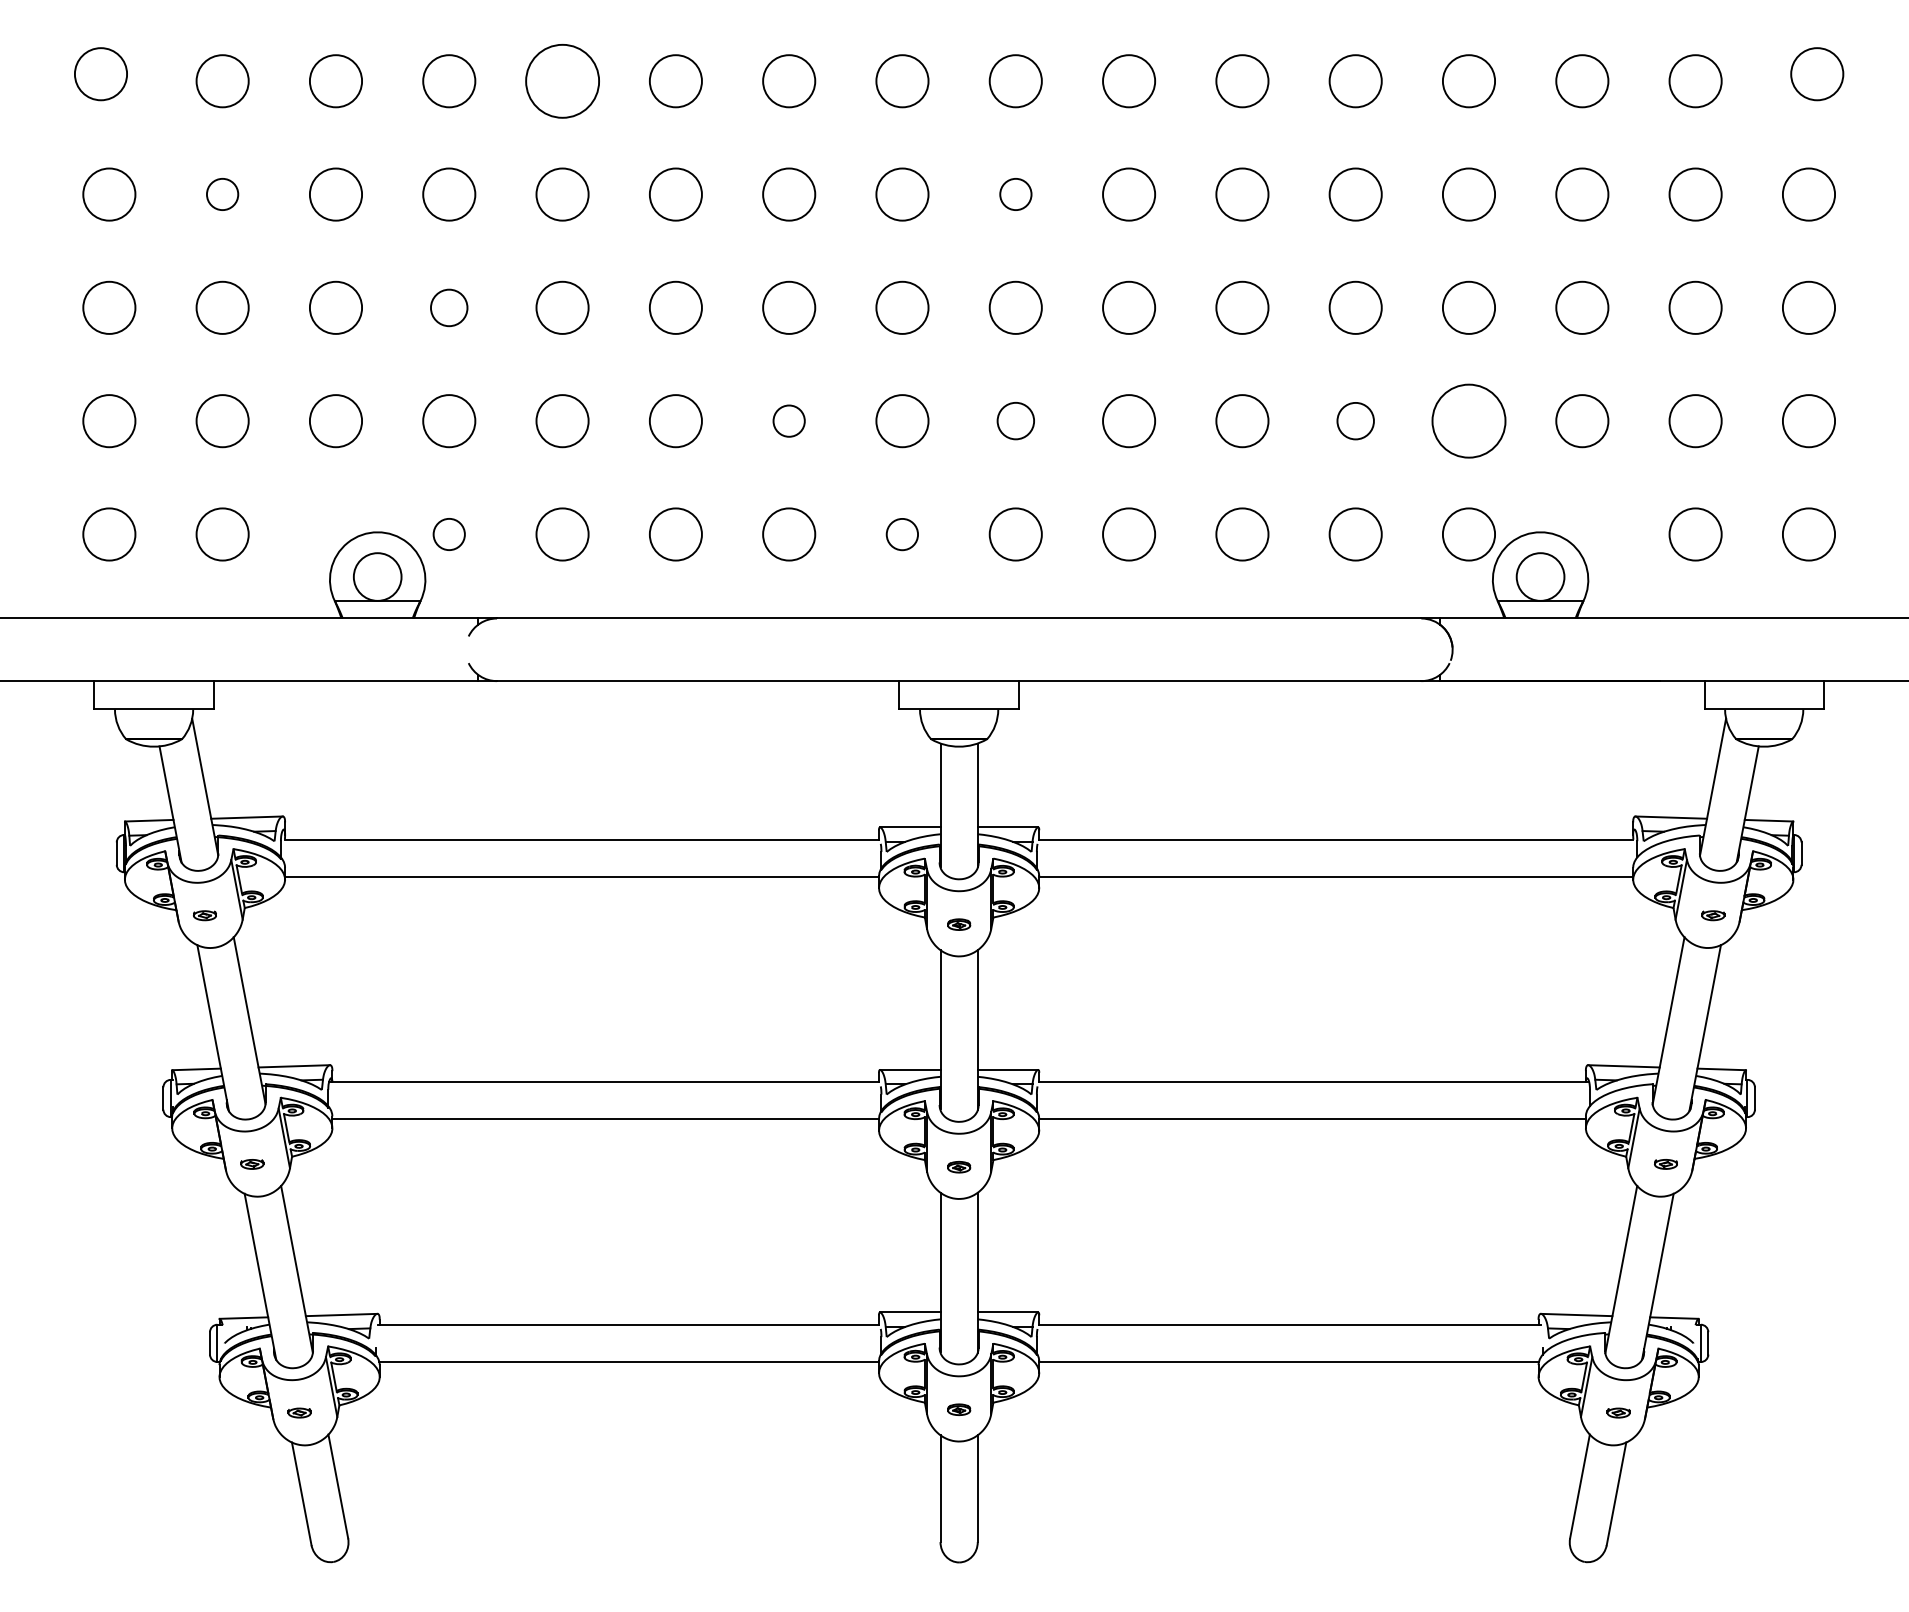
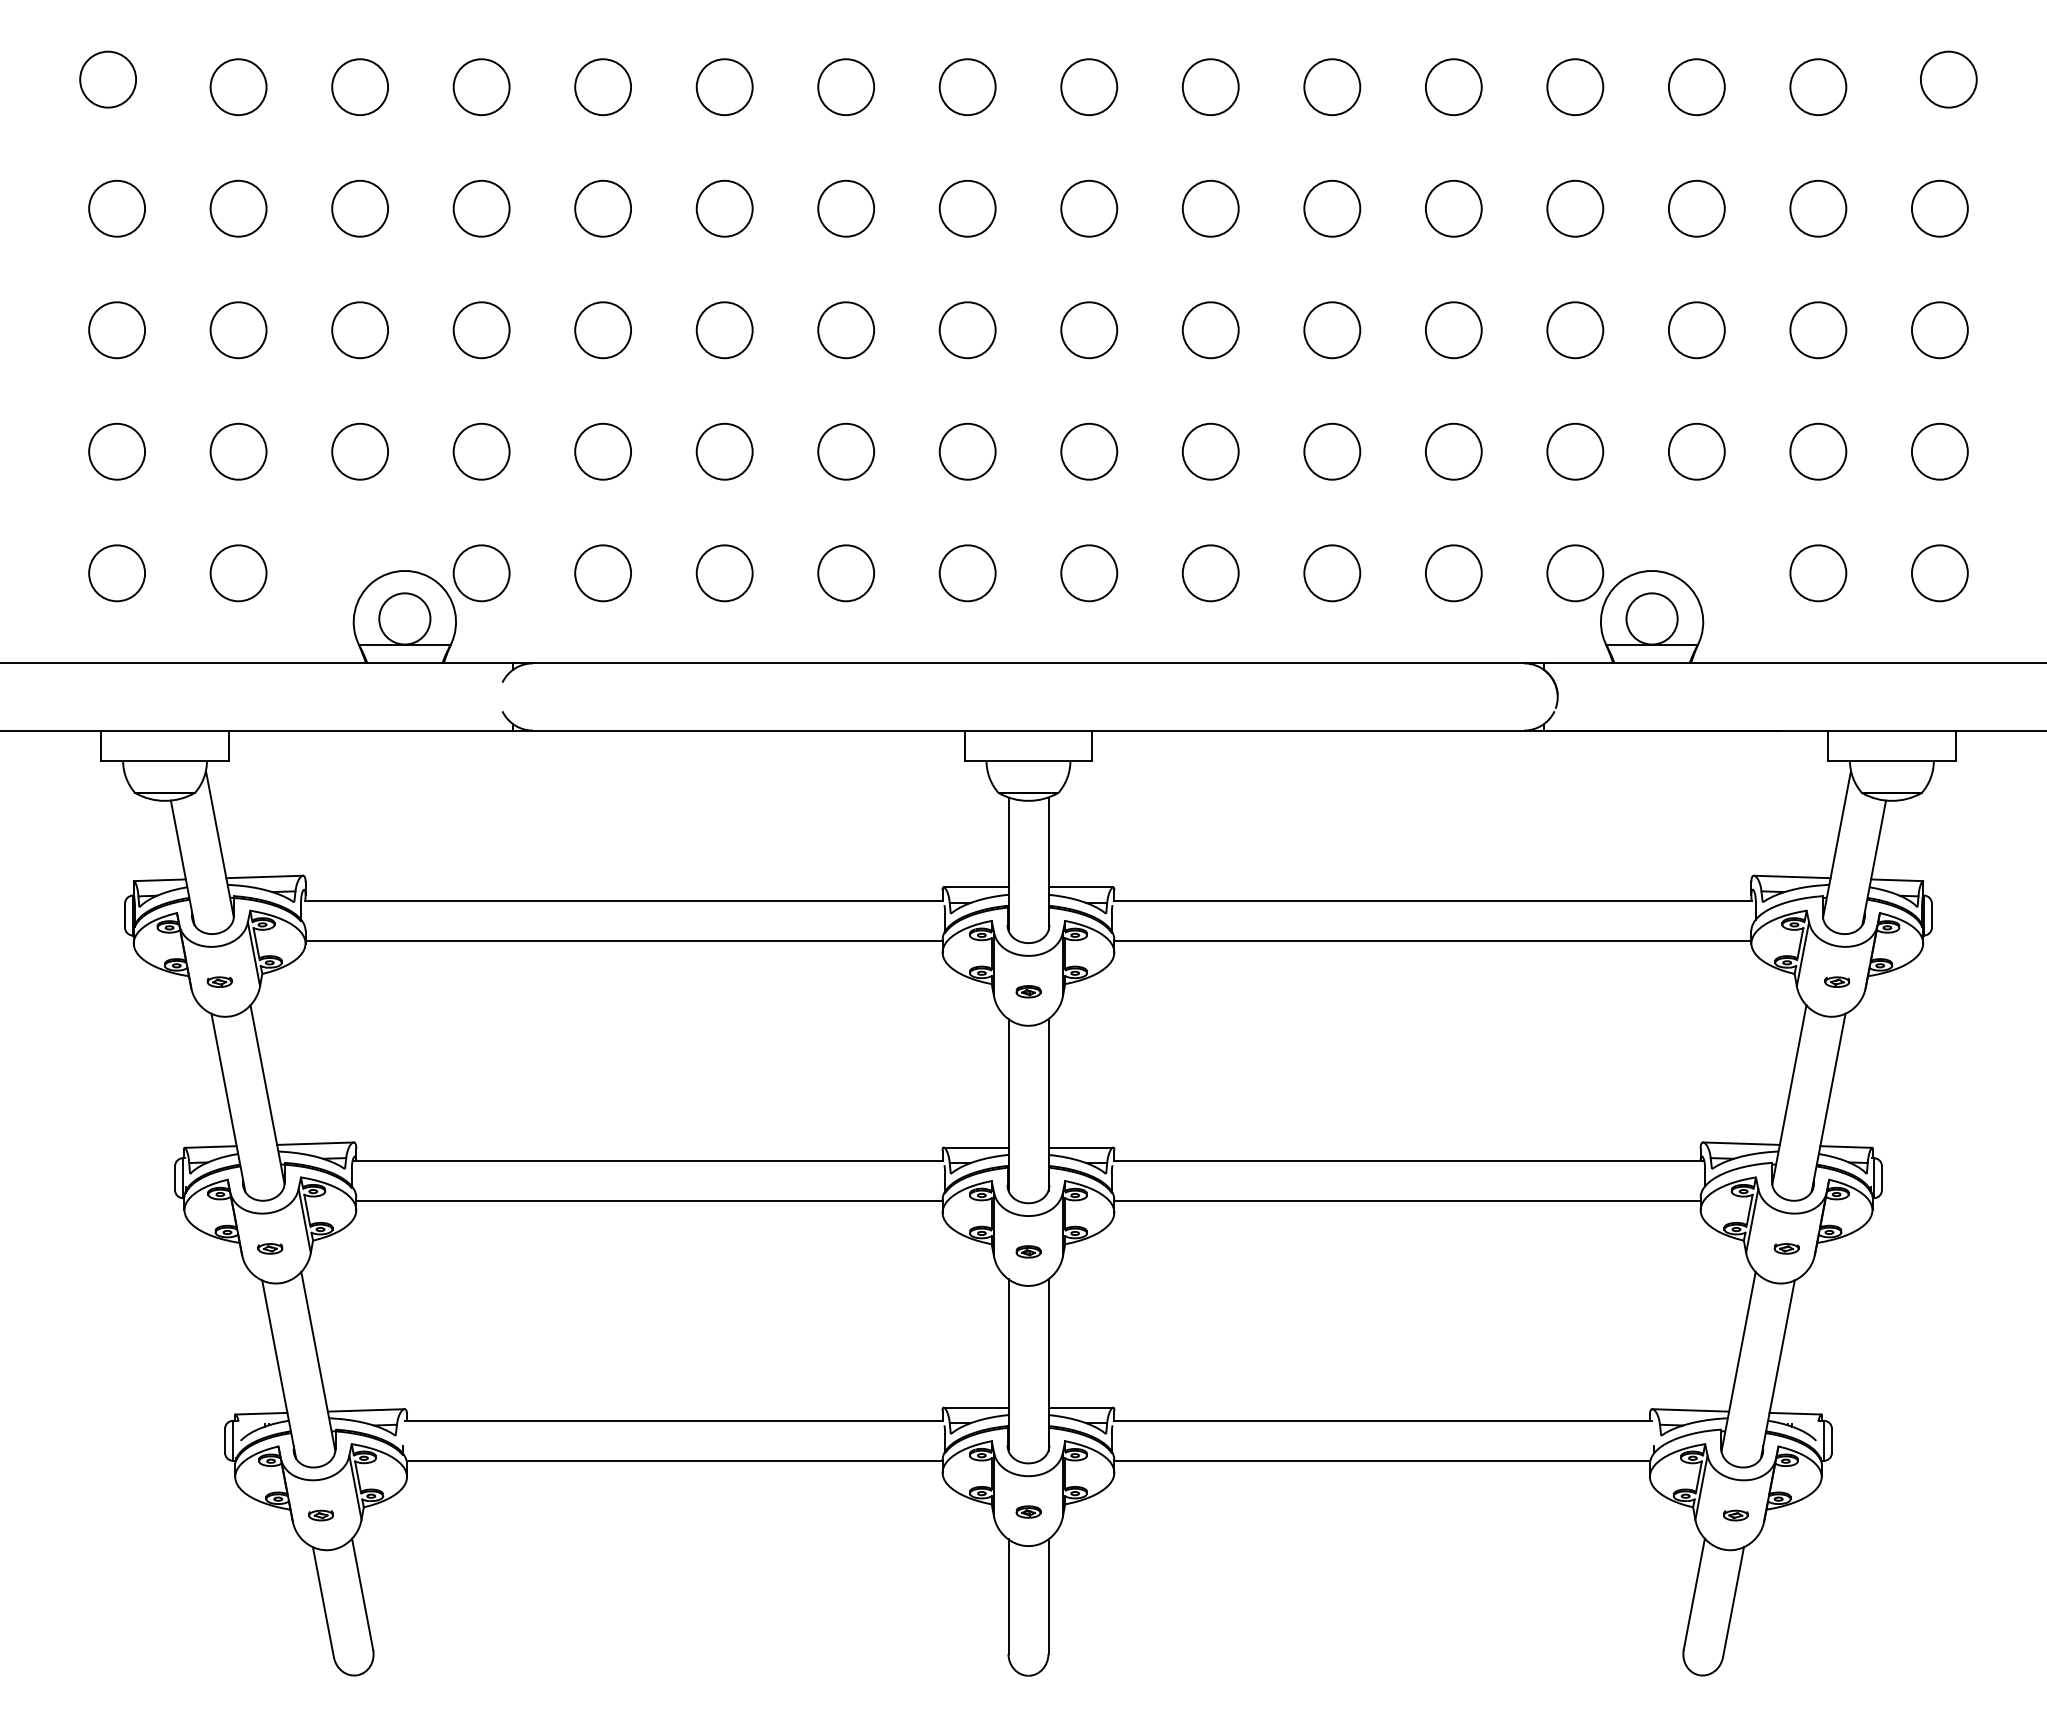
circle: (561, 80) -> (602, 86), size x0.71
circle: (222, 194) -> (238, 208), size x1.67
circle: (1016, 194) -> (1089, 208), size x1.67
circle: (449, 308) -> (481, 330), size x1.43
circle: (789, 420) -> (846, 451), size x1.67
circle: (1016, 420) -> (1089, 451), size x1.43
circle: (1355, 420) -> (1453, 451), size x1.43
circle: (1469, 420) -> (1575, 451), size x0.71
circle: (449, 534) -> (481, 573), size x1.67
circle: (902, 534) -> (967, 573), size x1.67

